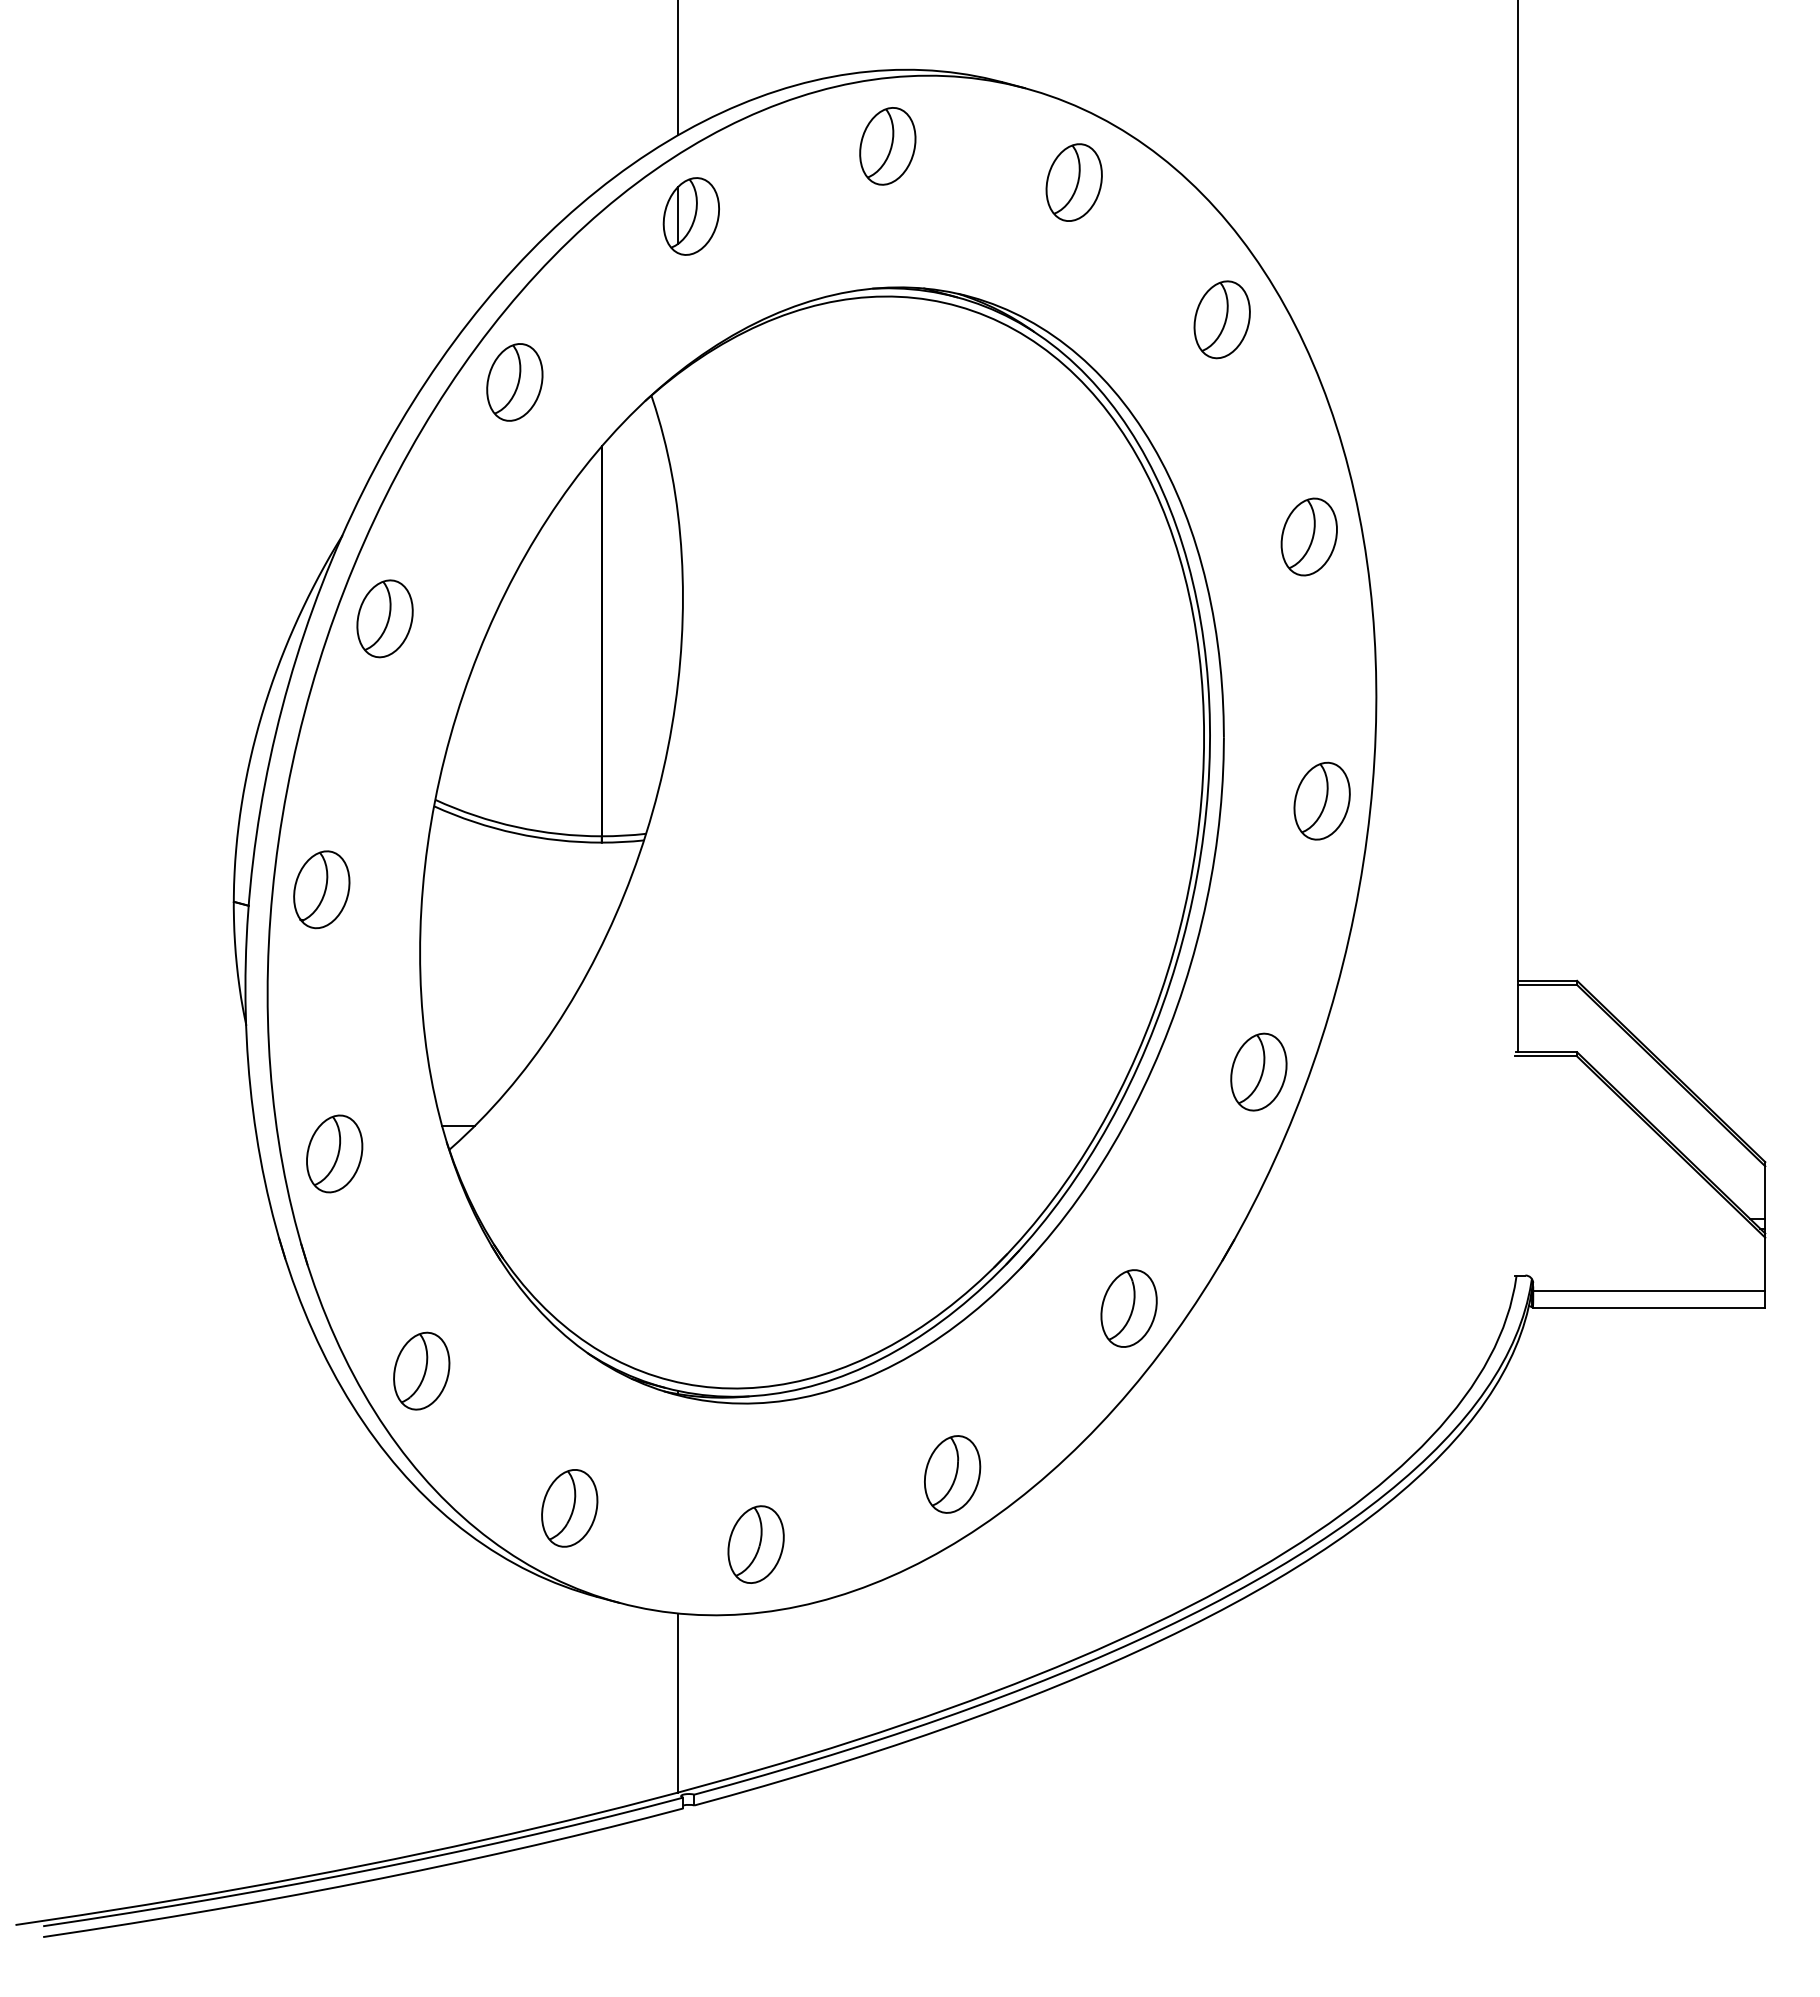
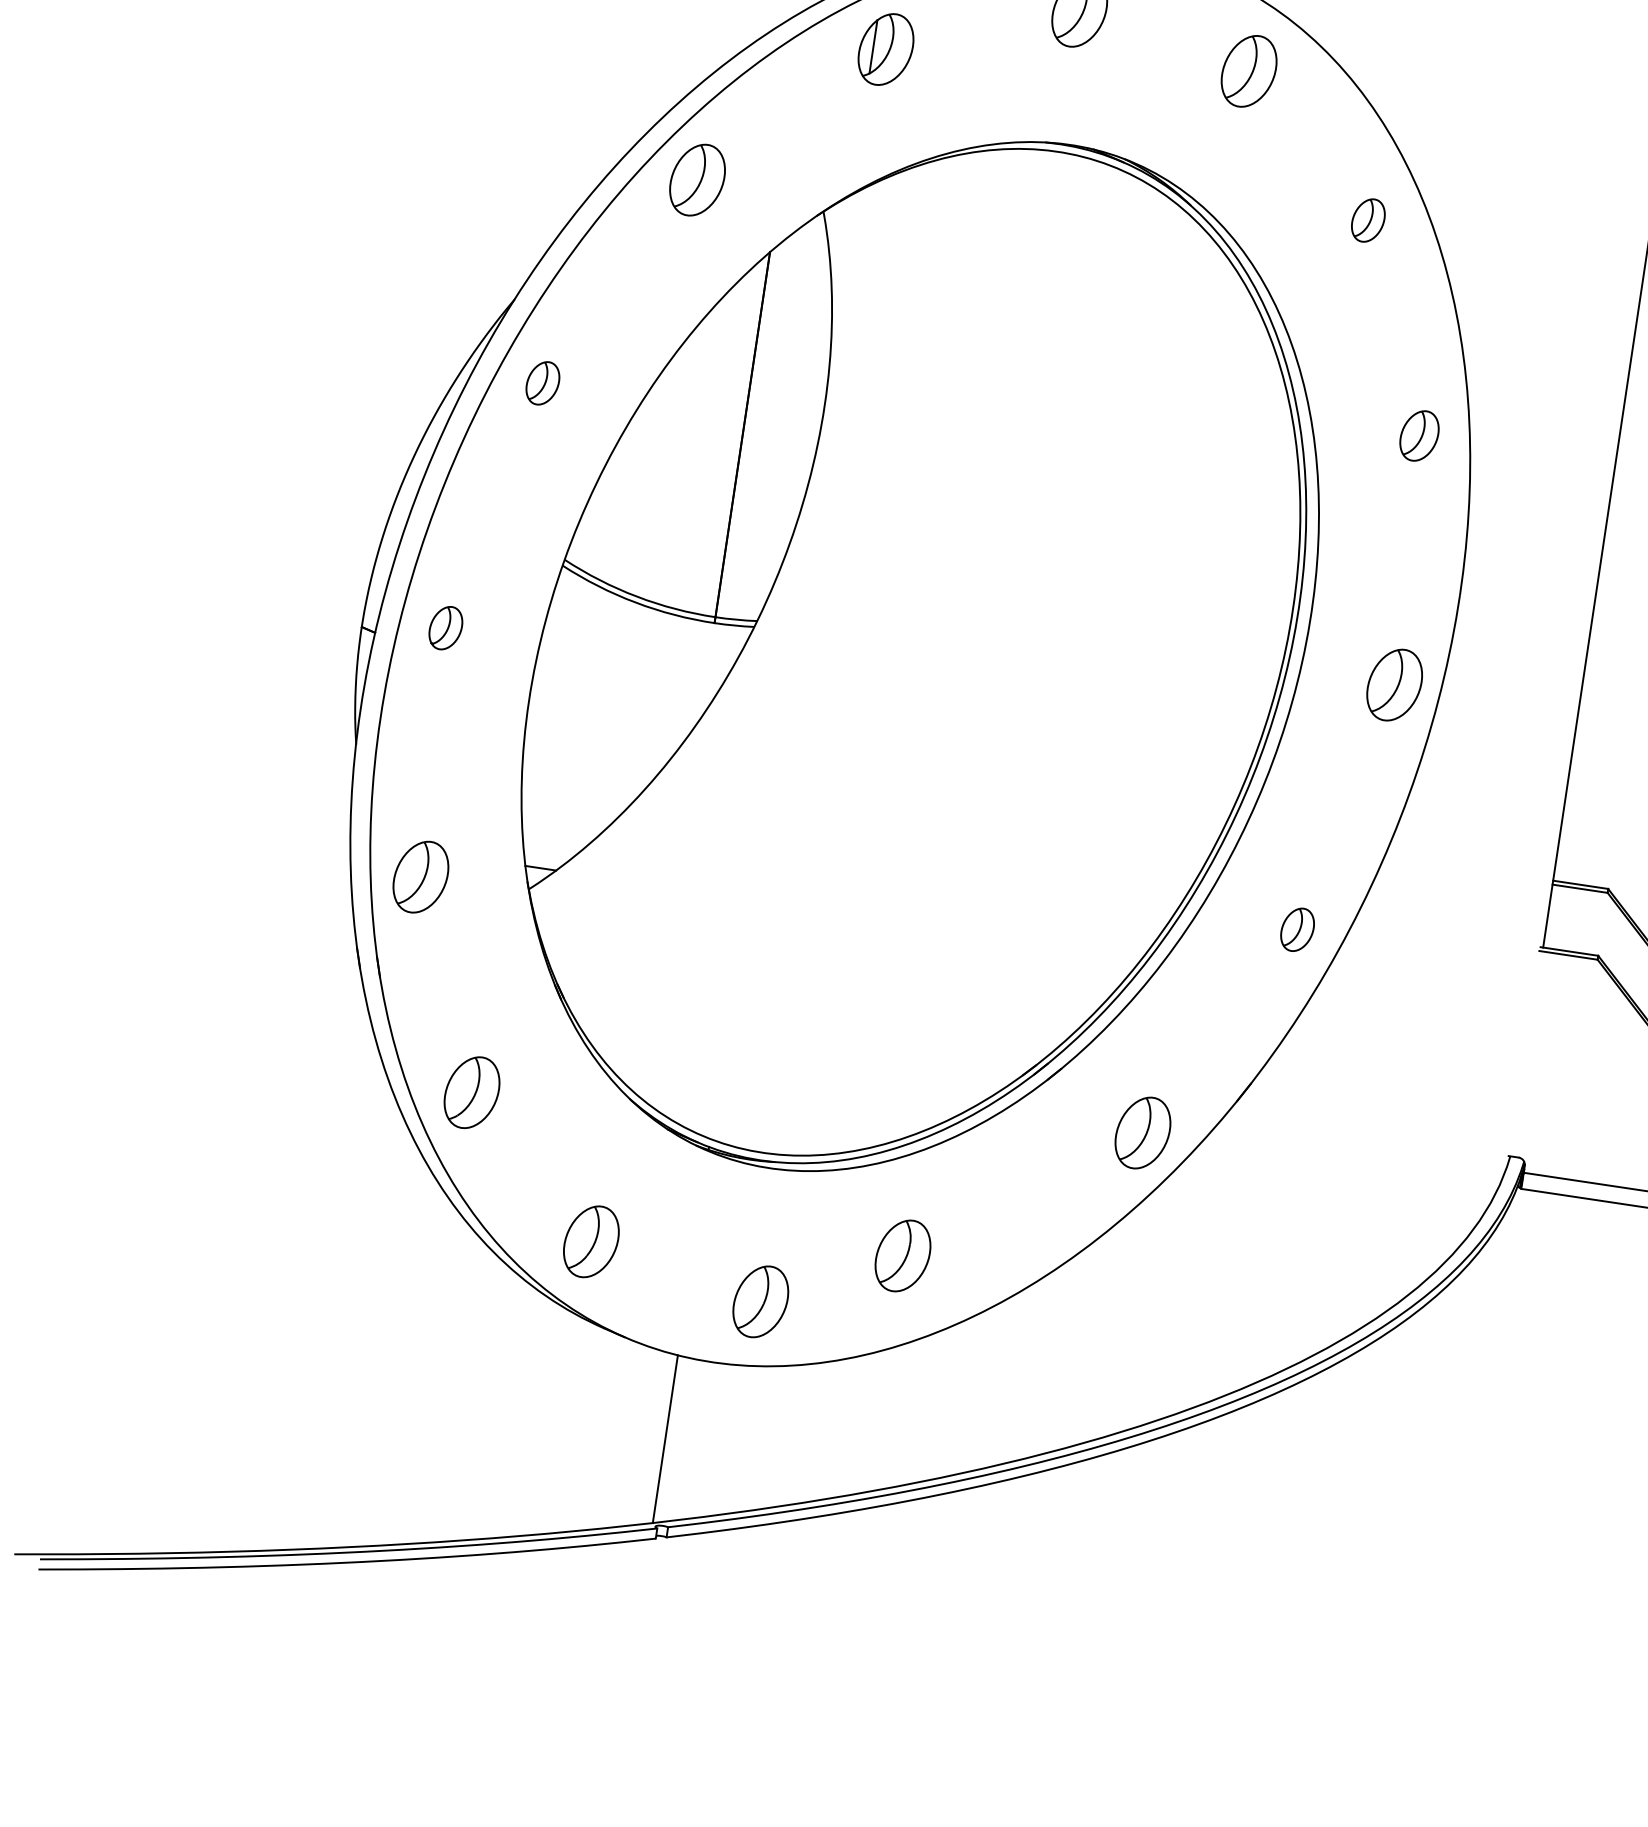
part: (1221, 319) -> (1367, 220), size x0.6
part: (1308, 536) -> (1418, 435), size x0.7
part: (384, 618) -> (542, 382), size x0.6
part: (321, 889) -> (445, 627), size x0.6
part: (1258, 1071) -> (1297, 929), size x0.6
part: (952, 1474) -> (902, 1255), moved

